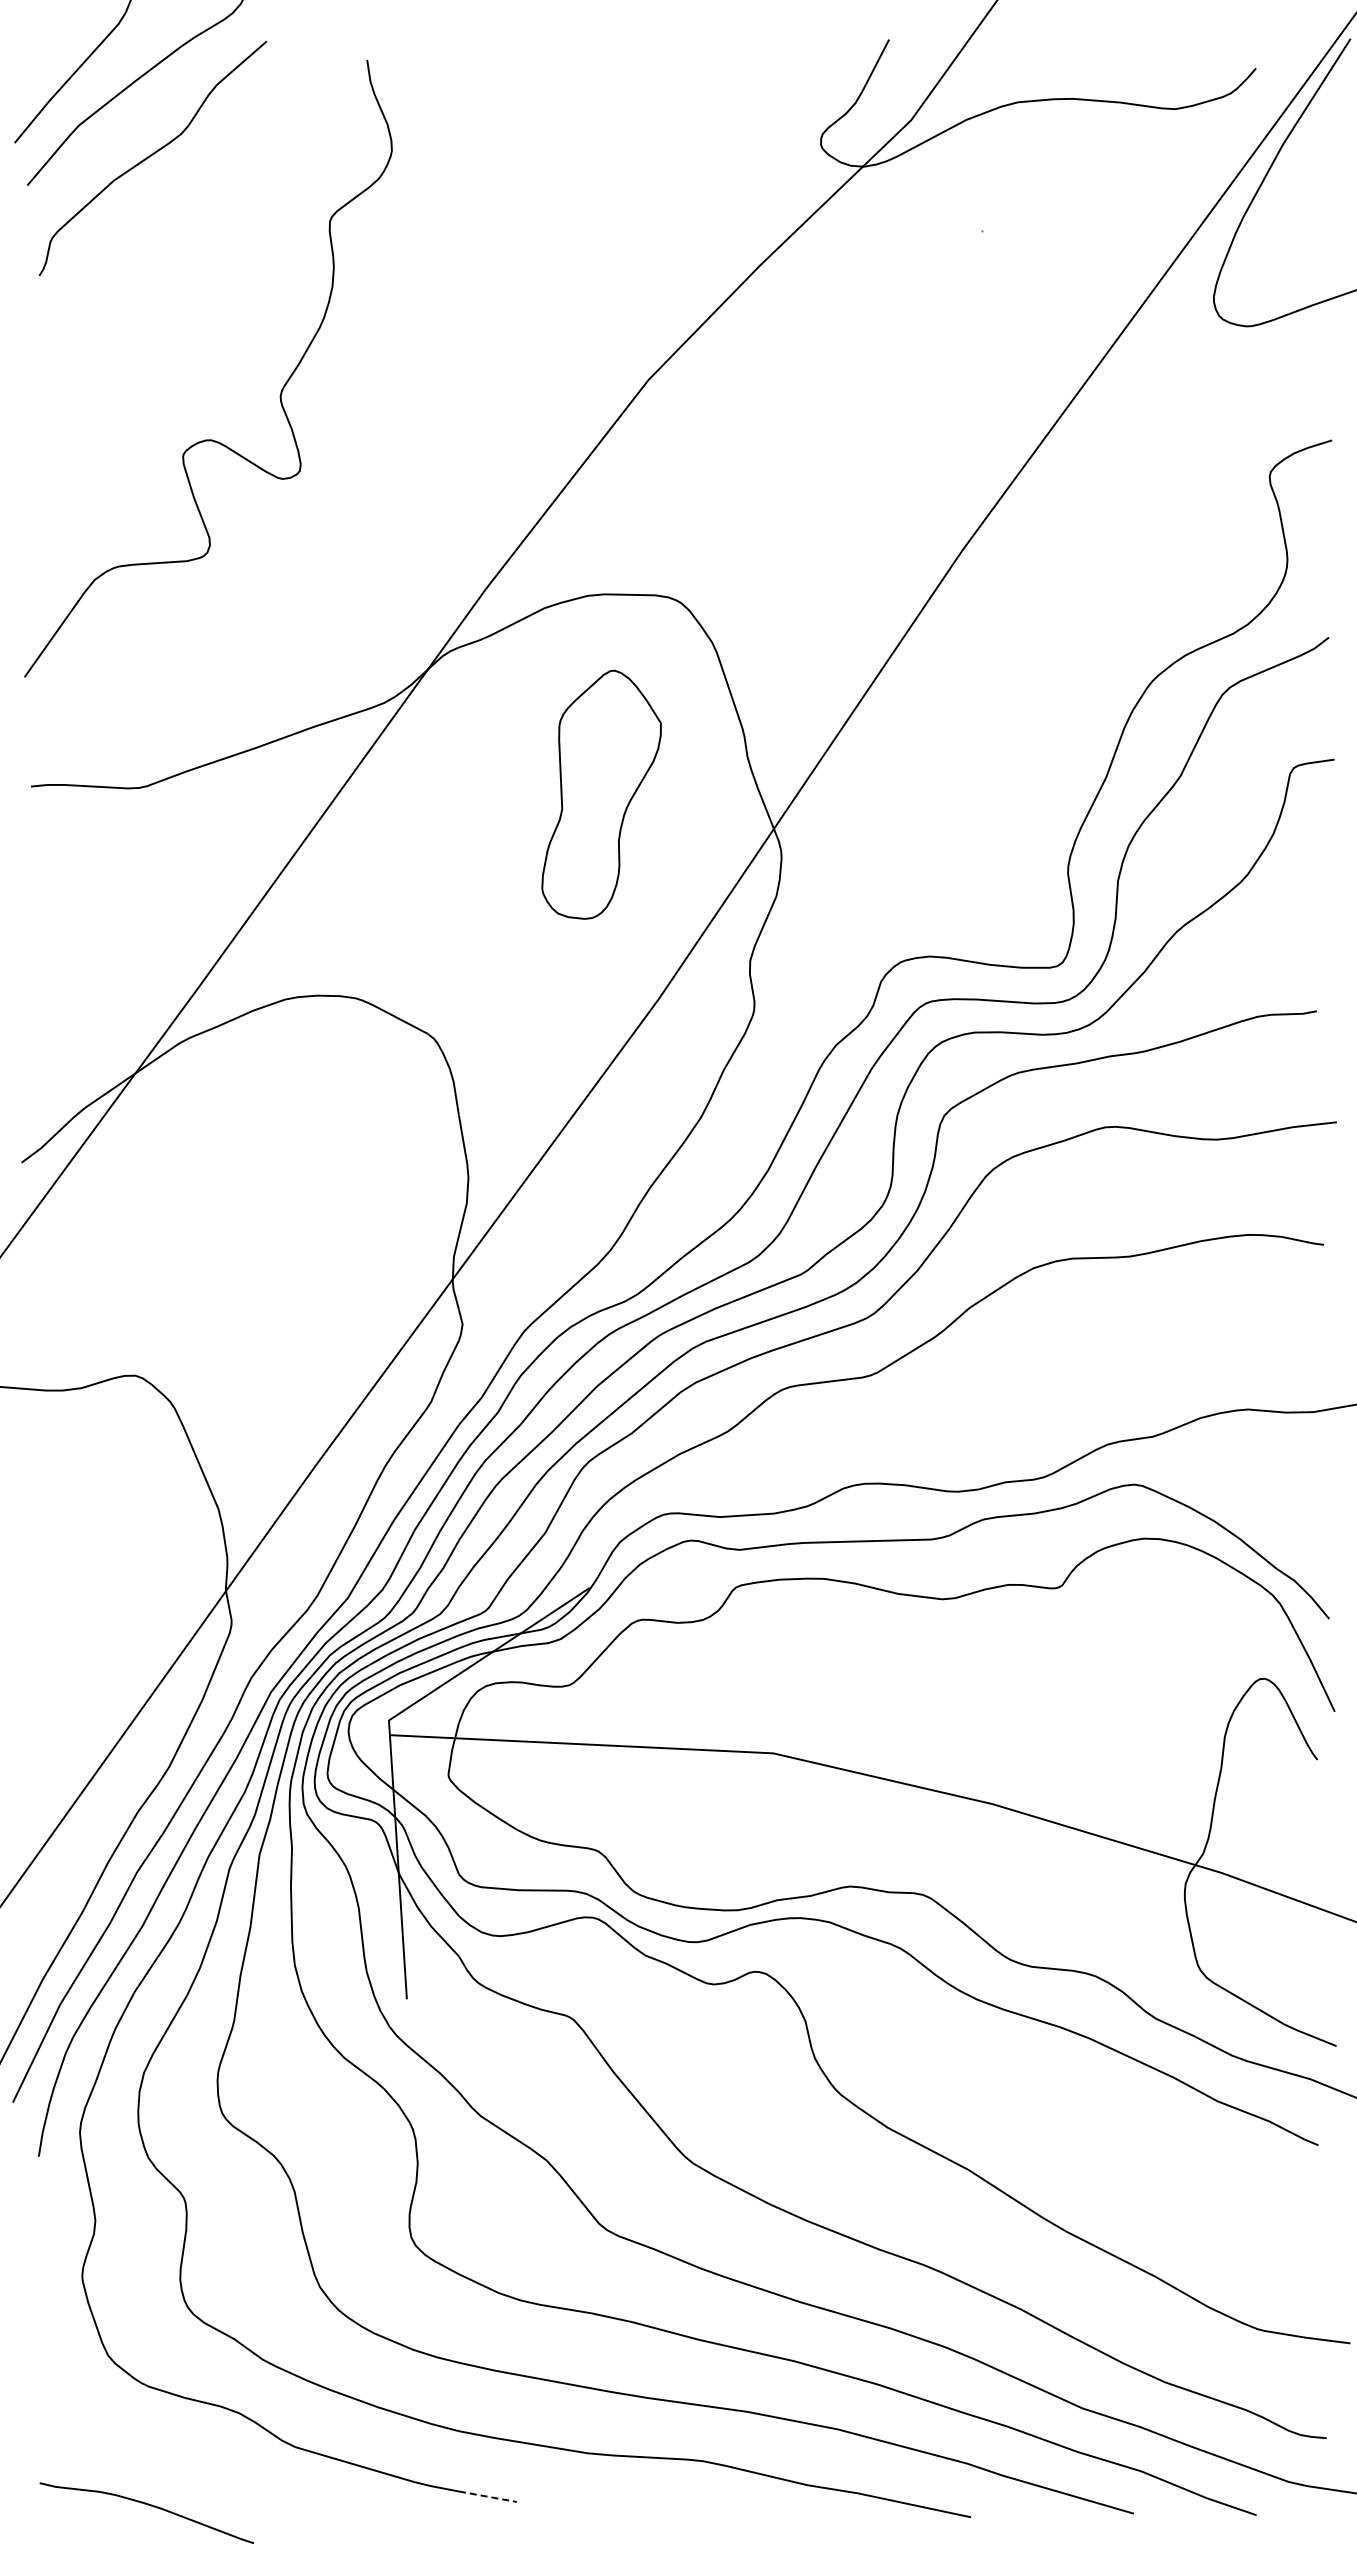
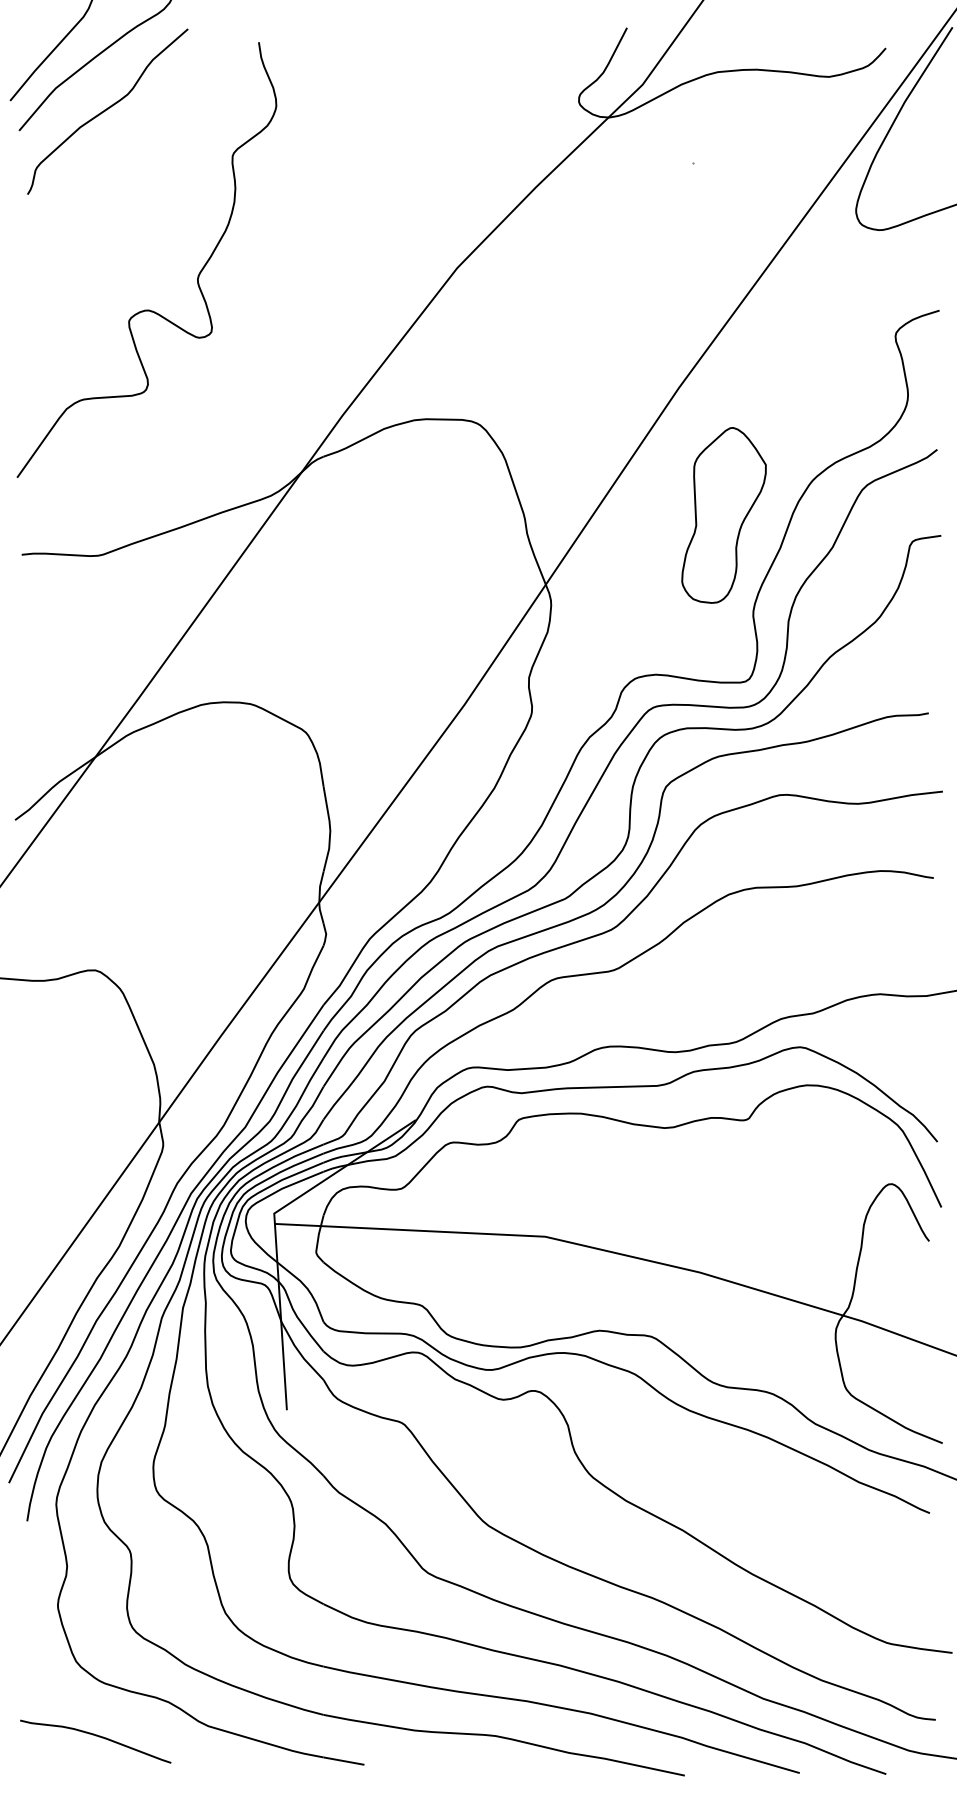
part: (601, 794) -> (723, 515), moved
line: (488, 2496) -> (344, 1760), dashed -> solid
curve: (147, 2505) -> (96, 1736), moved

